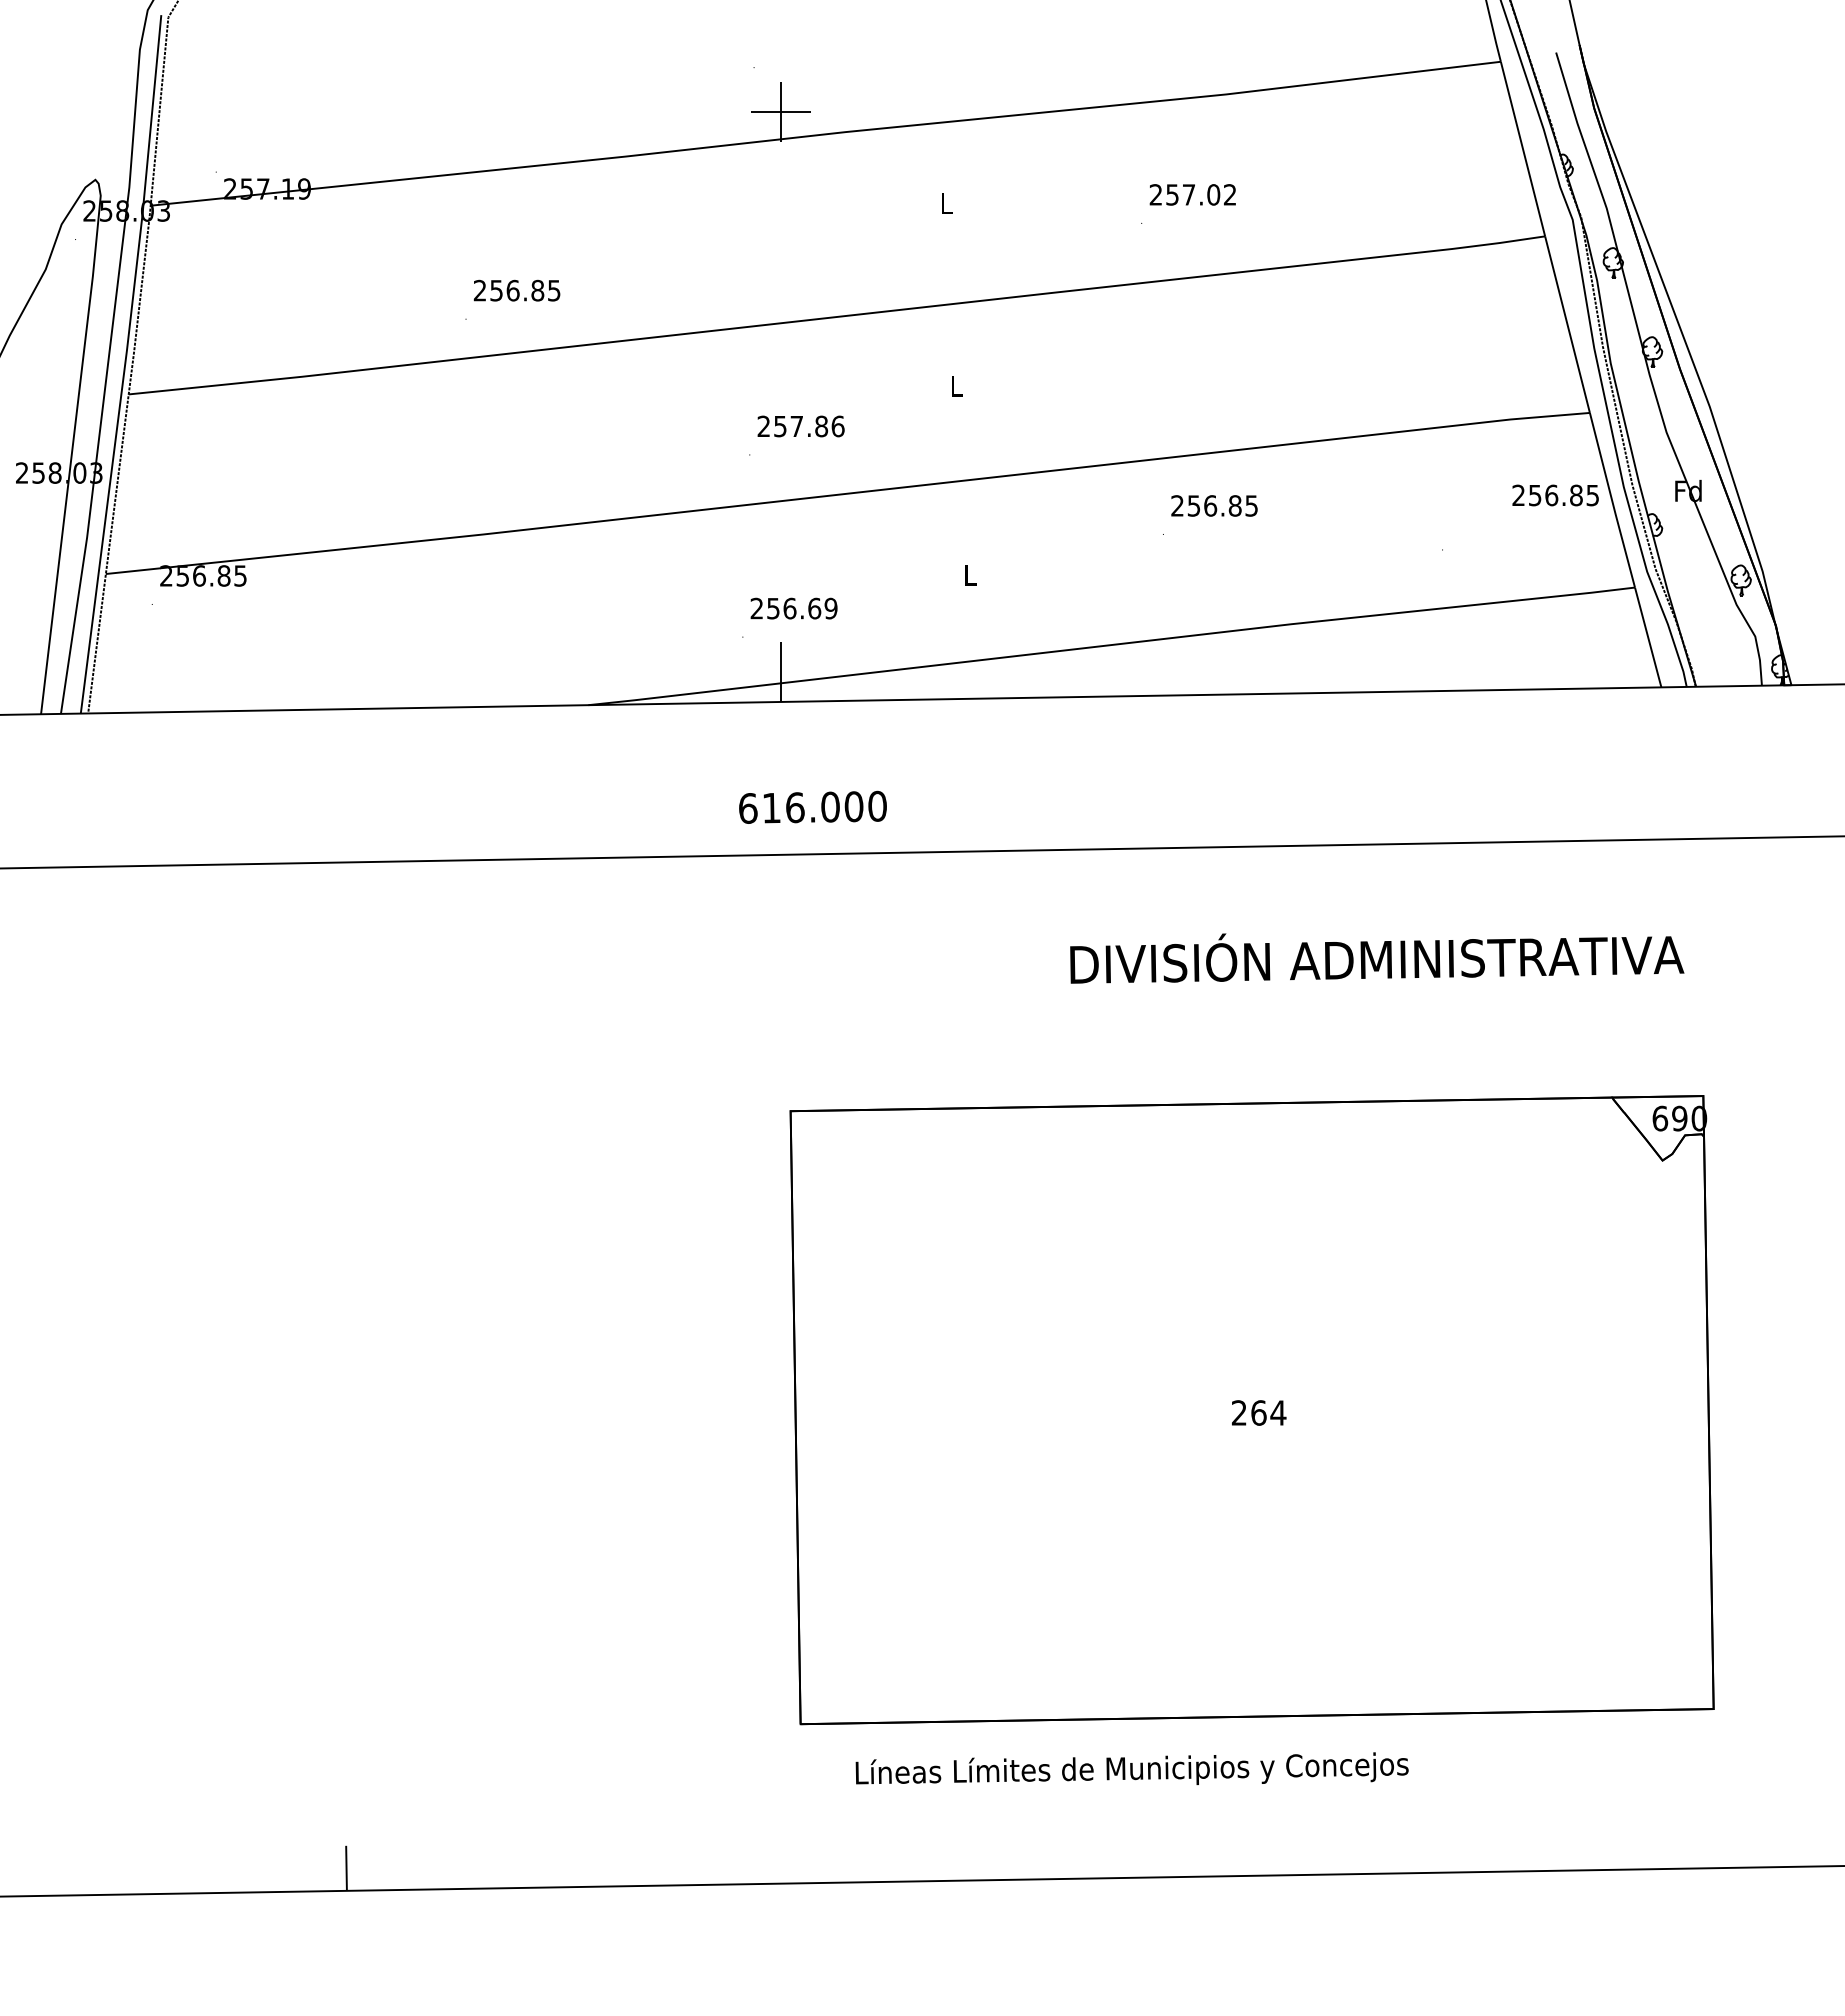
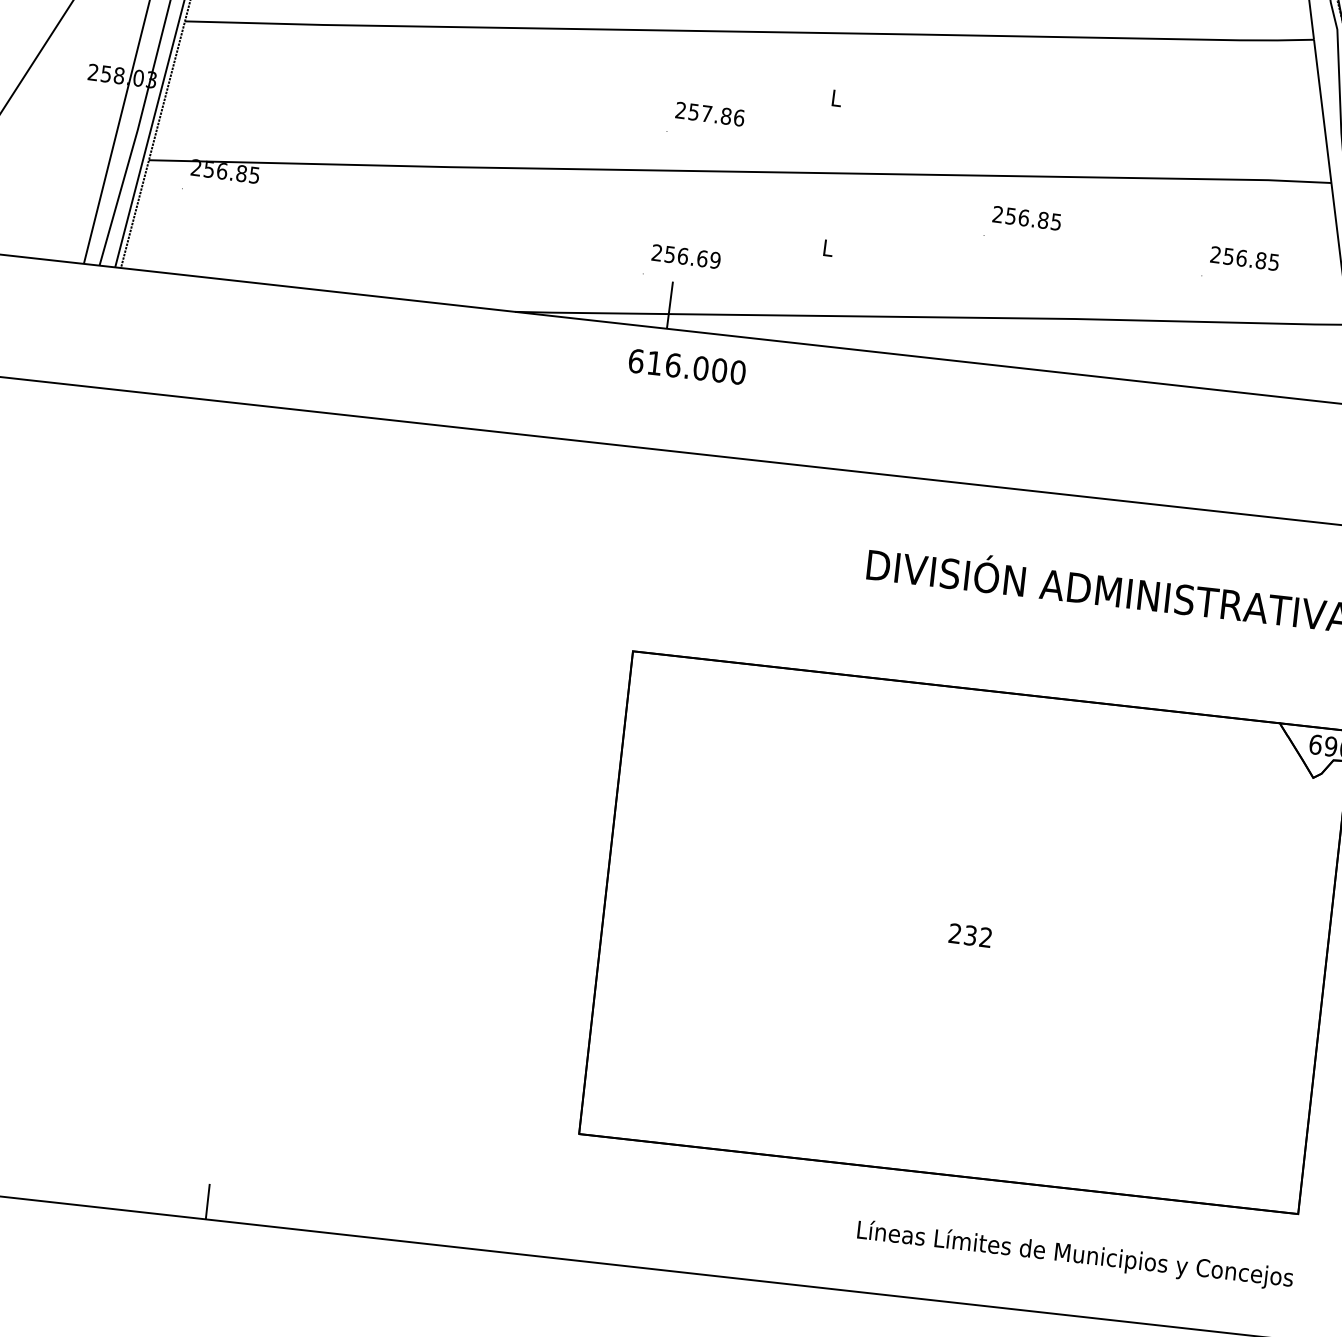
text: (1555, 495) -> (1244, 258), moved
text: (812, 806) -> (687, 366), moved
text: (1268, 1412) -> (978, 936), 264 -> 232
text: (1131, 1768) -> (1074, 1253), moved

